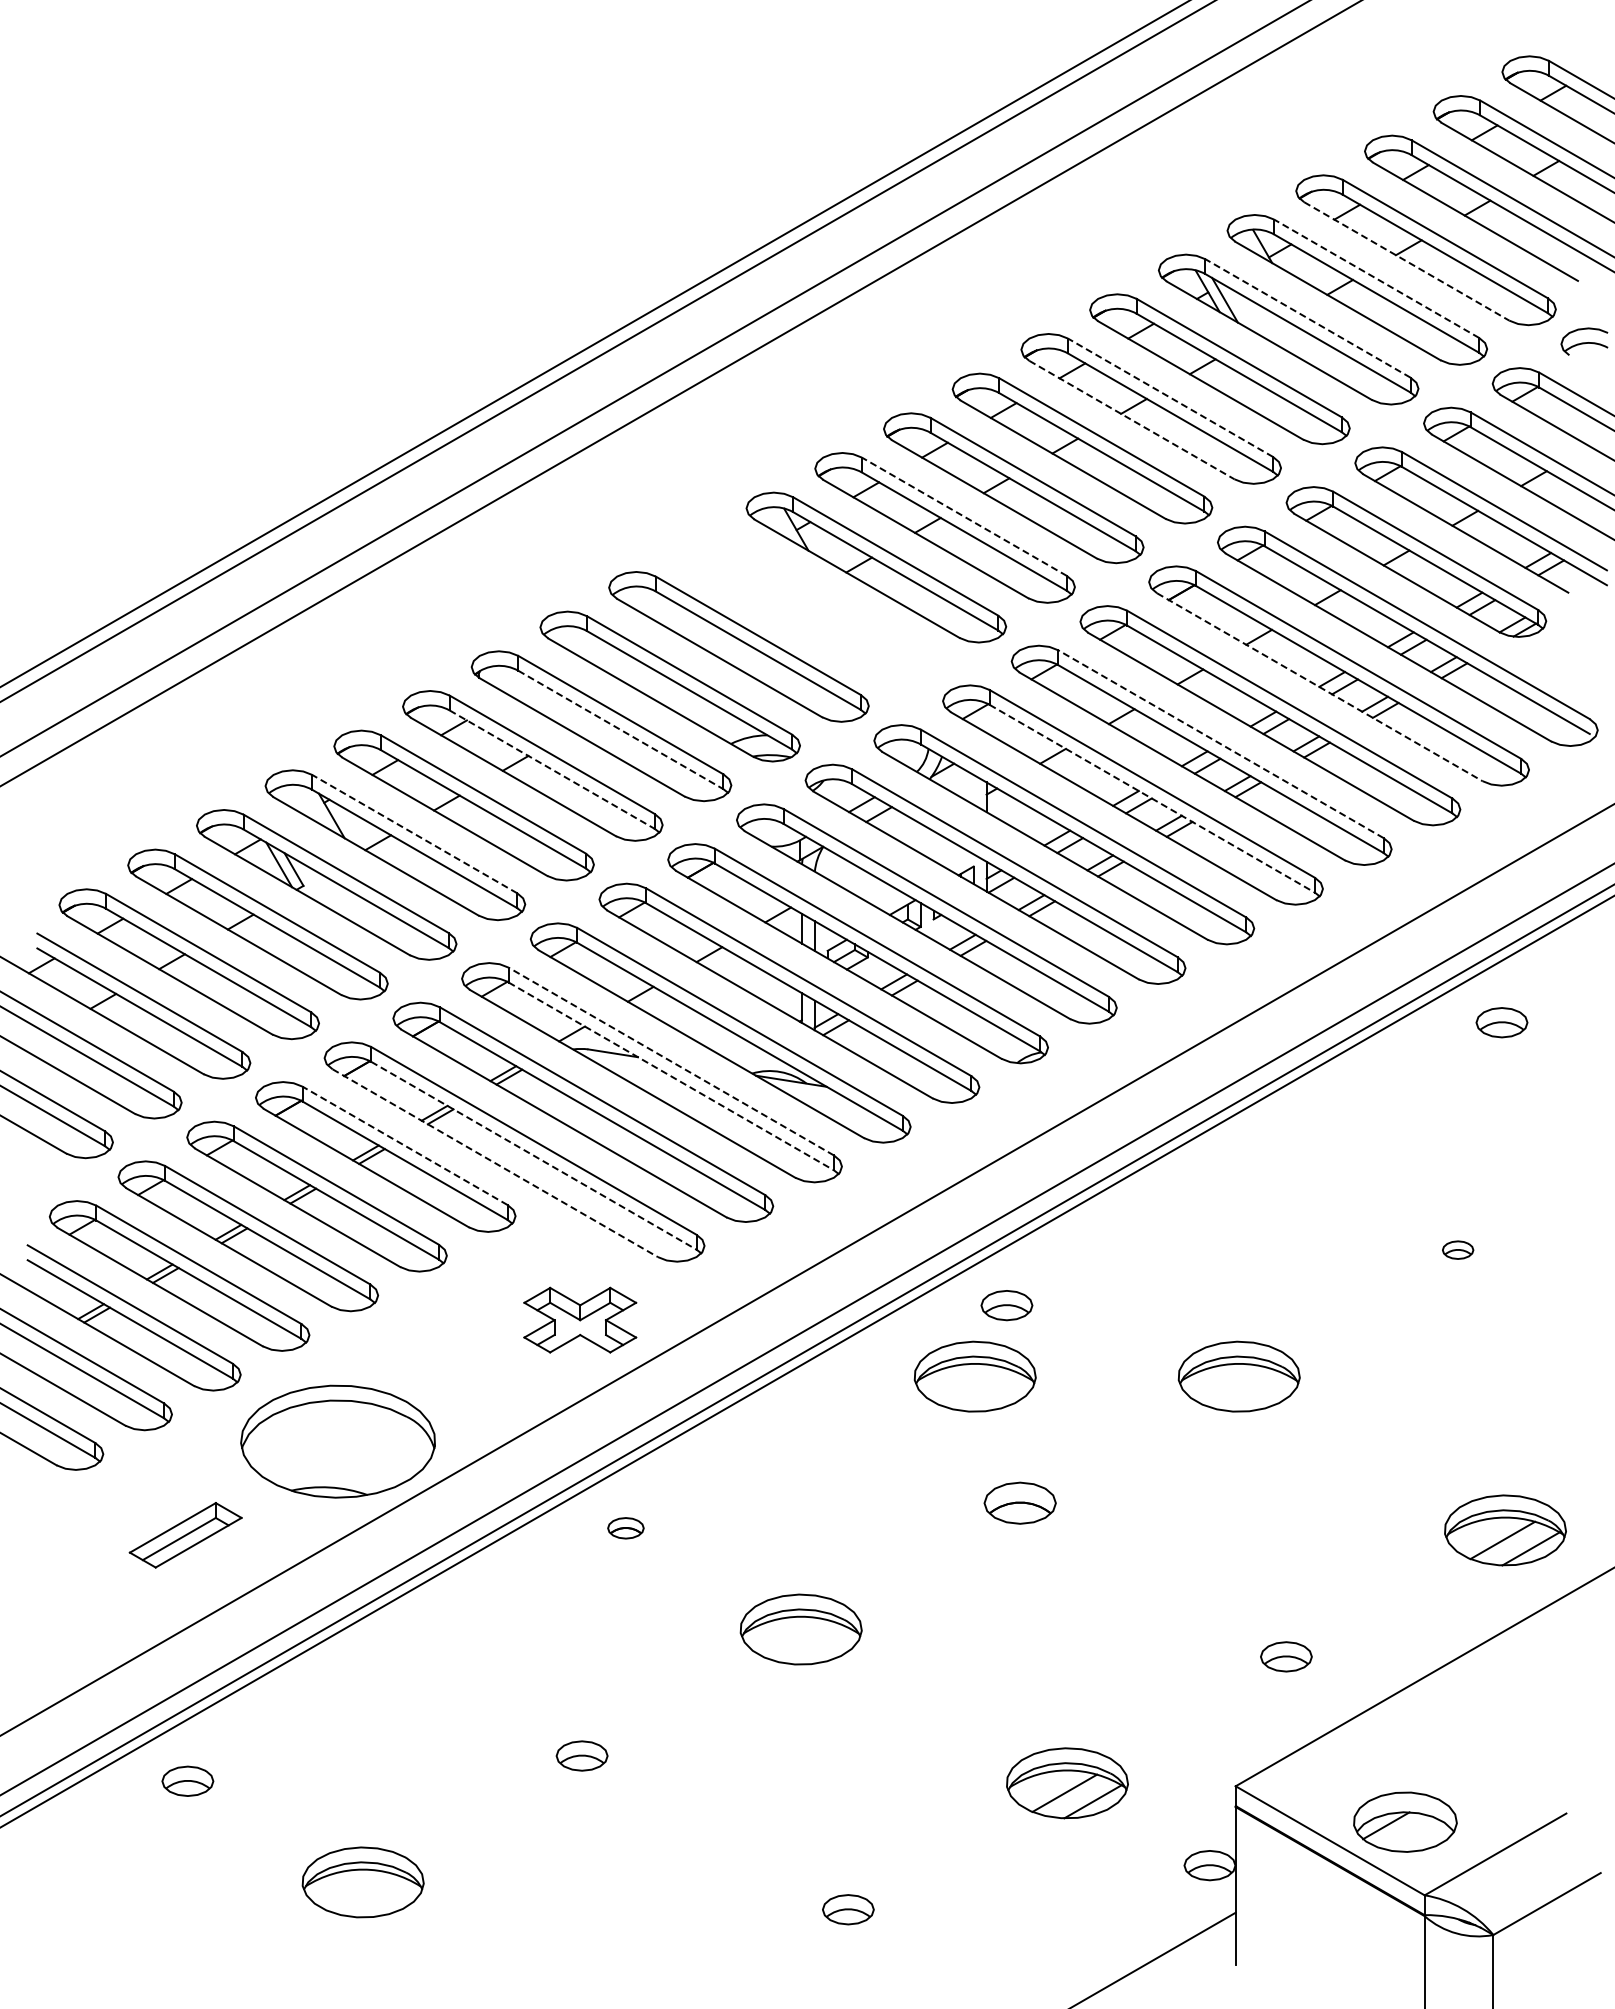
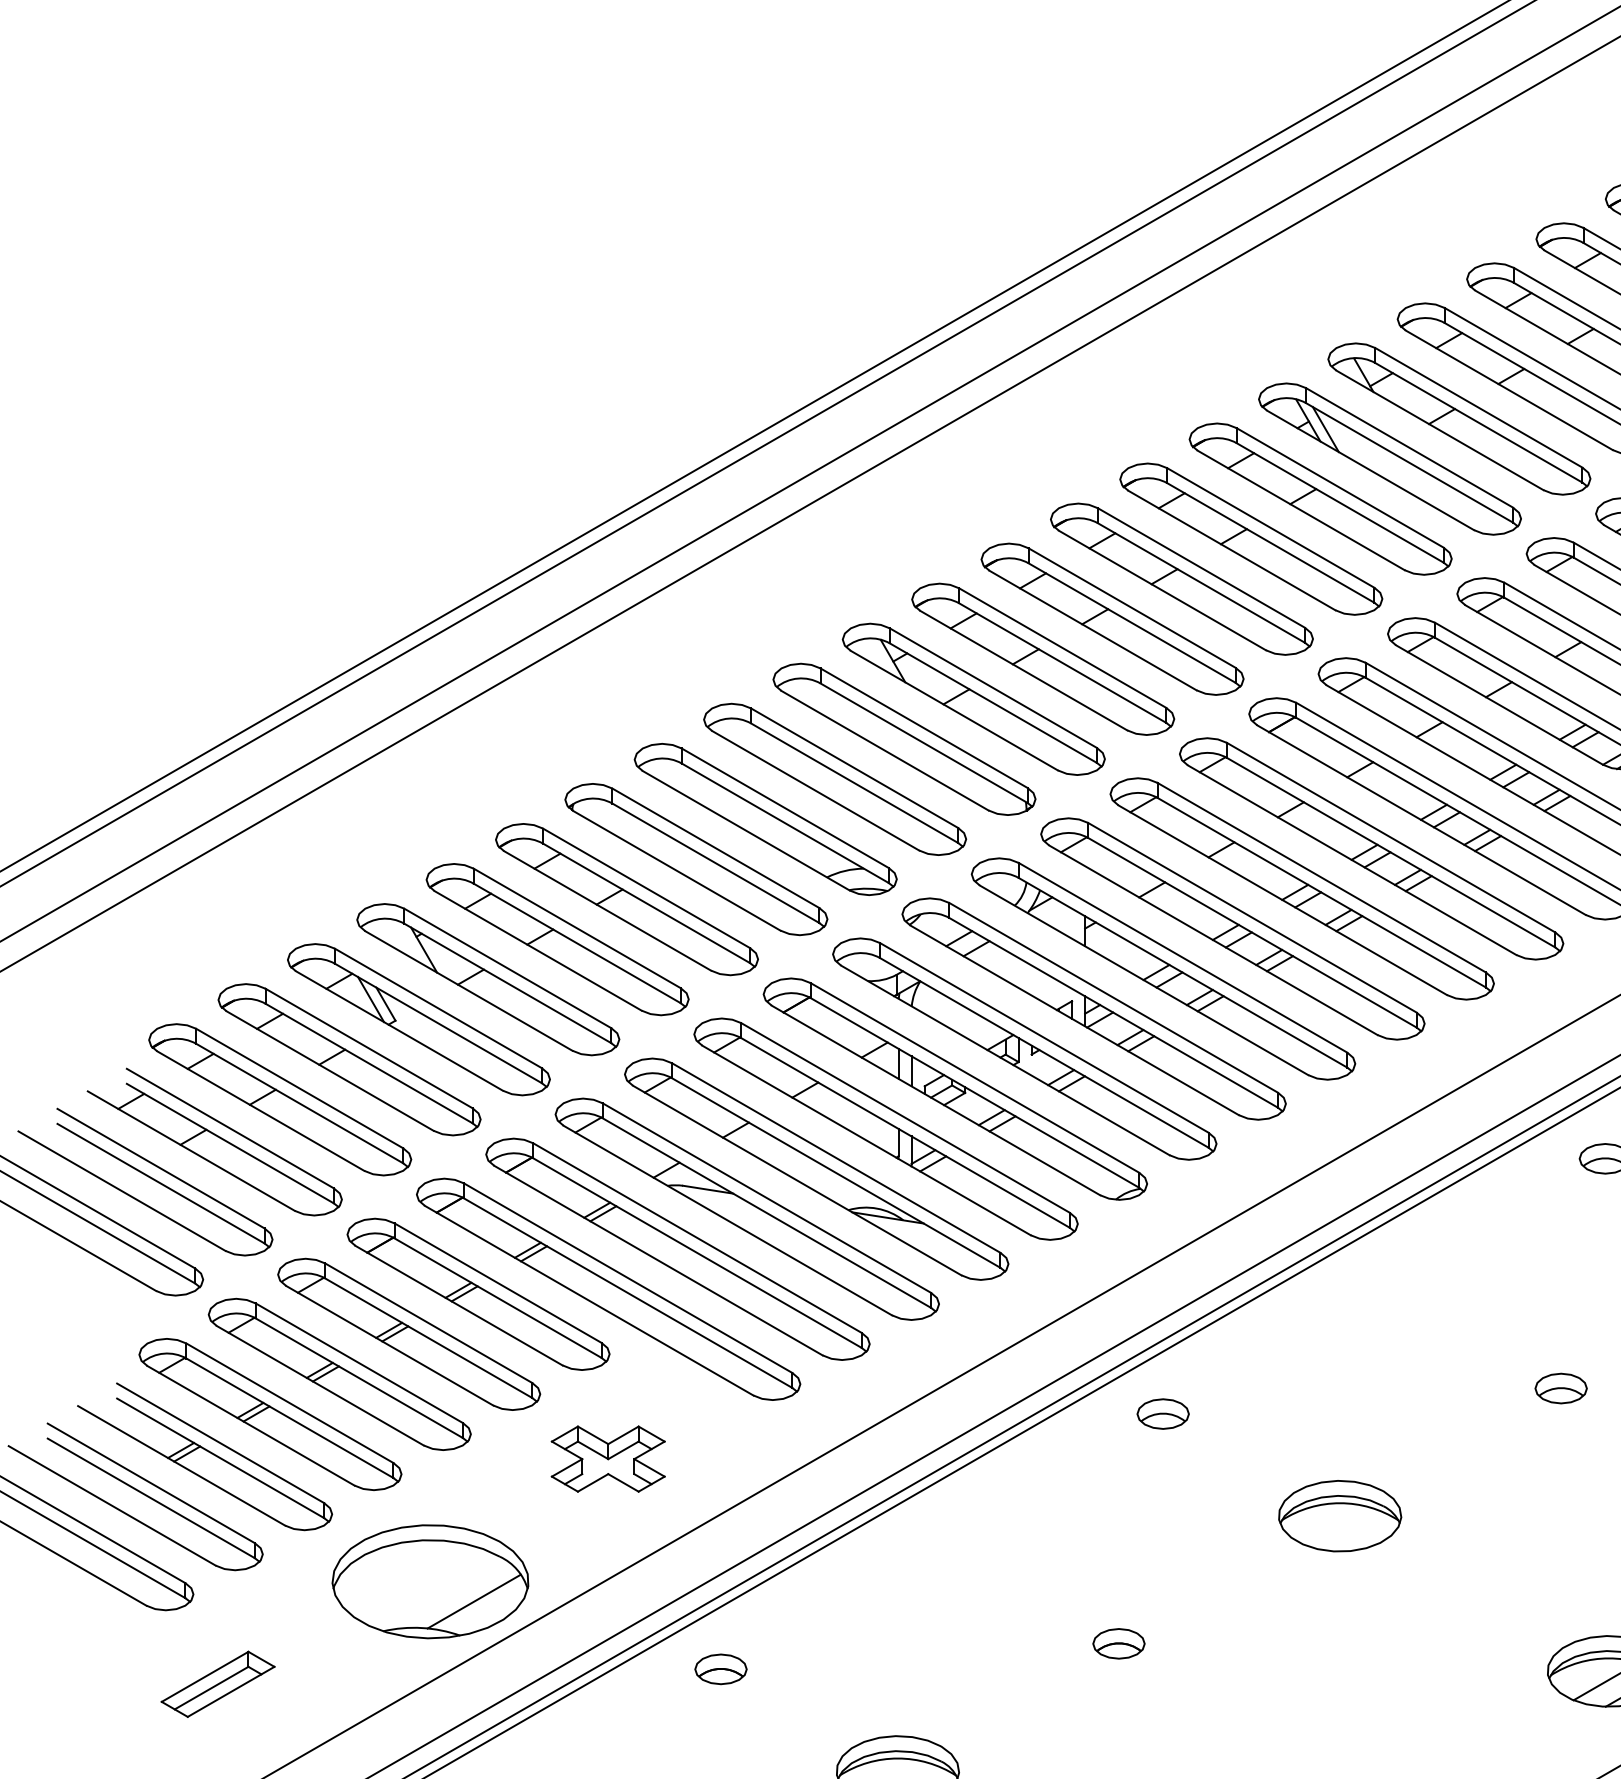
line: (1407, 261) -> (1510, 390), dashed -> solid
line: (1376, 278) -> (1478, 407), dashed -> solid
line: (1307, 318) -> (1409, 447), dashed -> solid
line: (1170, 397) -> (1270, 527), dashed -> solid
line: (1132, 420) -> (1232, 550), dashed -> solid
line: (963, 516) -> (1061, 647), dashed -> solid
part: (807, 607) -> (904, 739), added
line: (1319, 687) -> (1421, 820), dashed -> solid
line: (621, 730) -> (716, 863), dashed -> solid
line: (1221, 744) -> (1322, 877), dashed -> solid
line: (552, 769) -> (646, 903), dashed -> solid
line: (1152, 798) -> (1252, 932), dashed -> solid
line: (414, 833) -> (507, 967), dashed -> solid
line: (671, 1061) -> (767, 1197), dashed -> solid
line: (671, 1076) -> (767, 1213), dashed -> solid
line: (404, 1145) -> (497, 1282), dashed -> solid
line: (533, 1155) -> (627, 1292), dashed -> solid
line: (495, 1163) -> (589, 1300), dashed -> solid
part: (1457, 1249) -> (1560, 1387), size x1.67
part: (1006, 1305) -> (1162, 1414), moved
part: (580, 1319) -> (608, 1458), moved
part: (974, 1376) -> (1072, 1515), removed
line: (381, 1461) -> (474, 1601), added
part: (1019, 1502) -> (1118, 1643), size x0.71
part: (625, 1527) -> (720, 1668), size x1.43
part: (185, 1535) -> (217, 1684), moved

